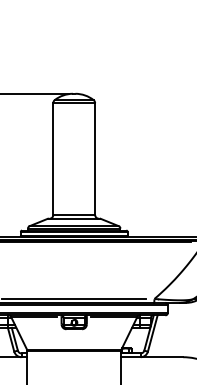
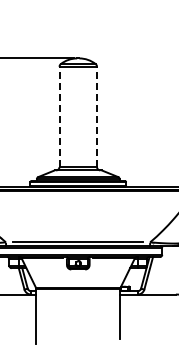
line: (53, 158) -> (59, 116), solid -> dashed
line: (95, 158) -> (97, 116), solid -> dashed

